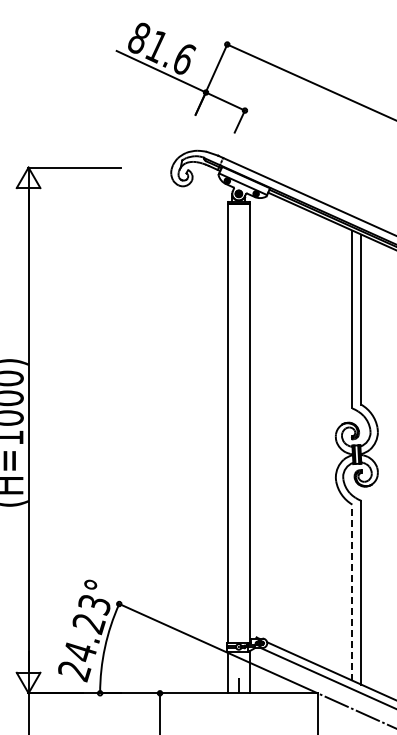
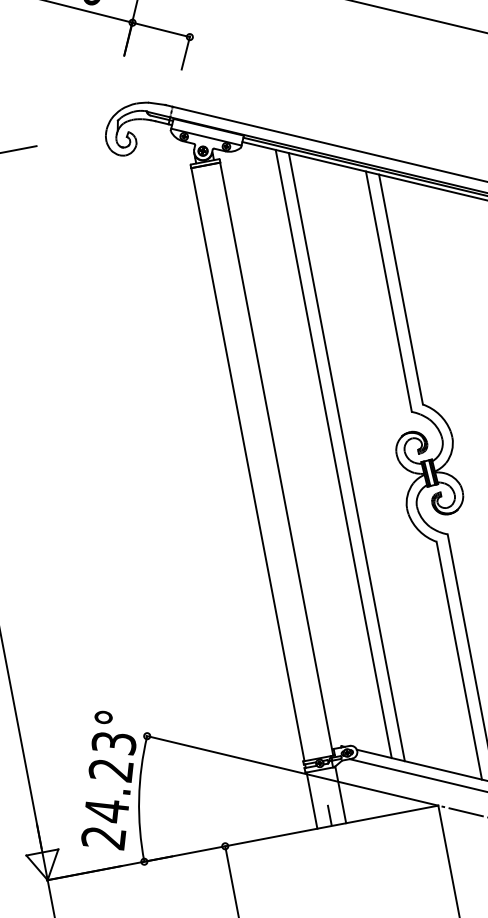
line: (290, 427) -> (333, 453), added
line: (299, 431) -> (346, 456), added
line: (352, 592) -> (459, 660), dashed -> solid

